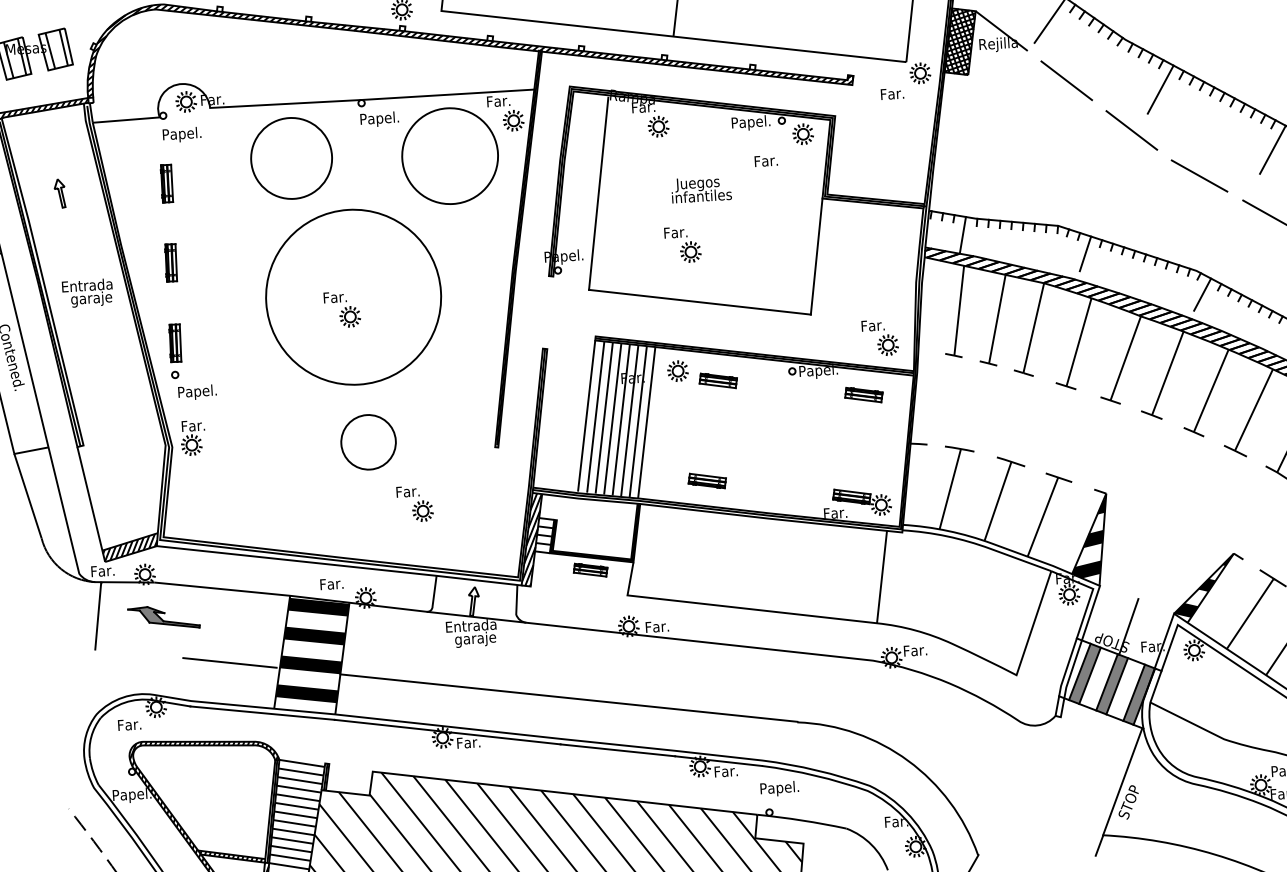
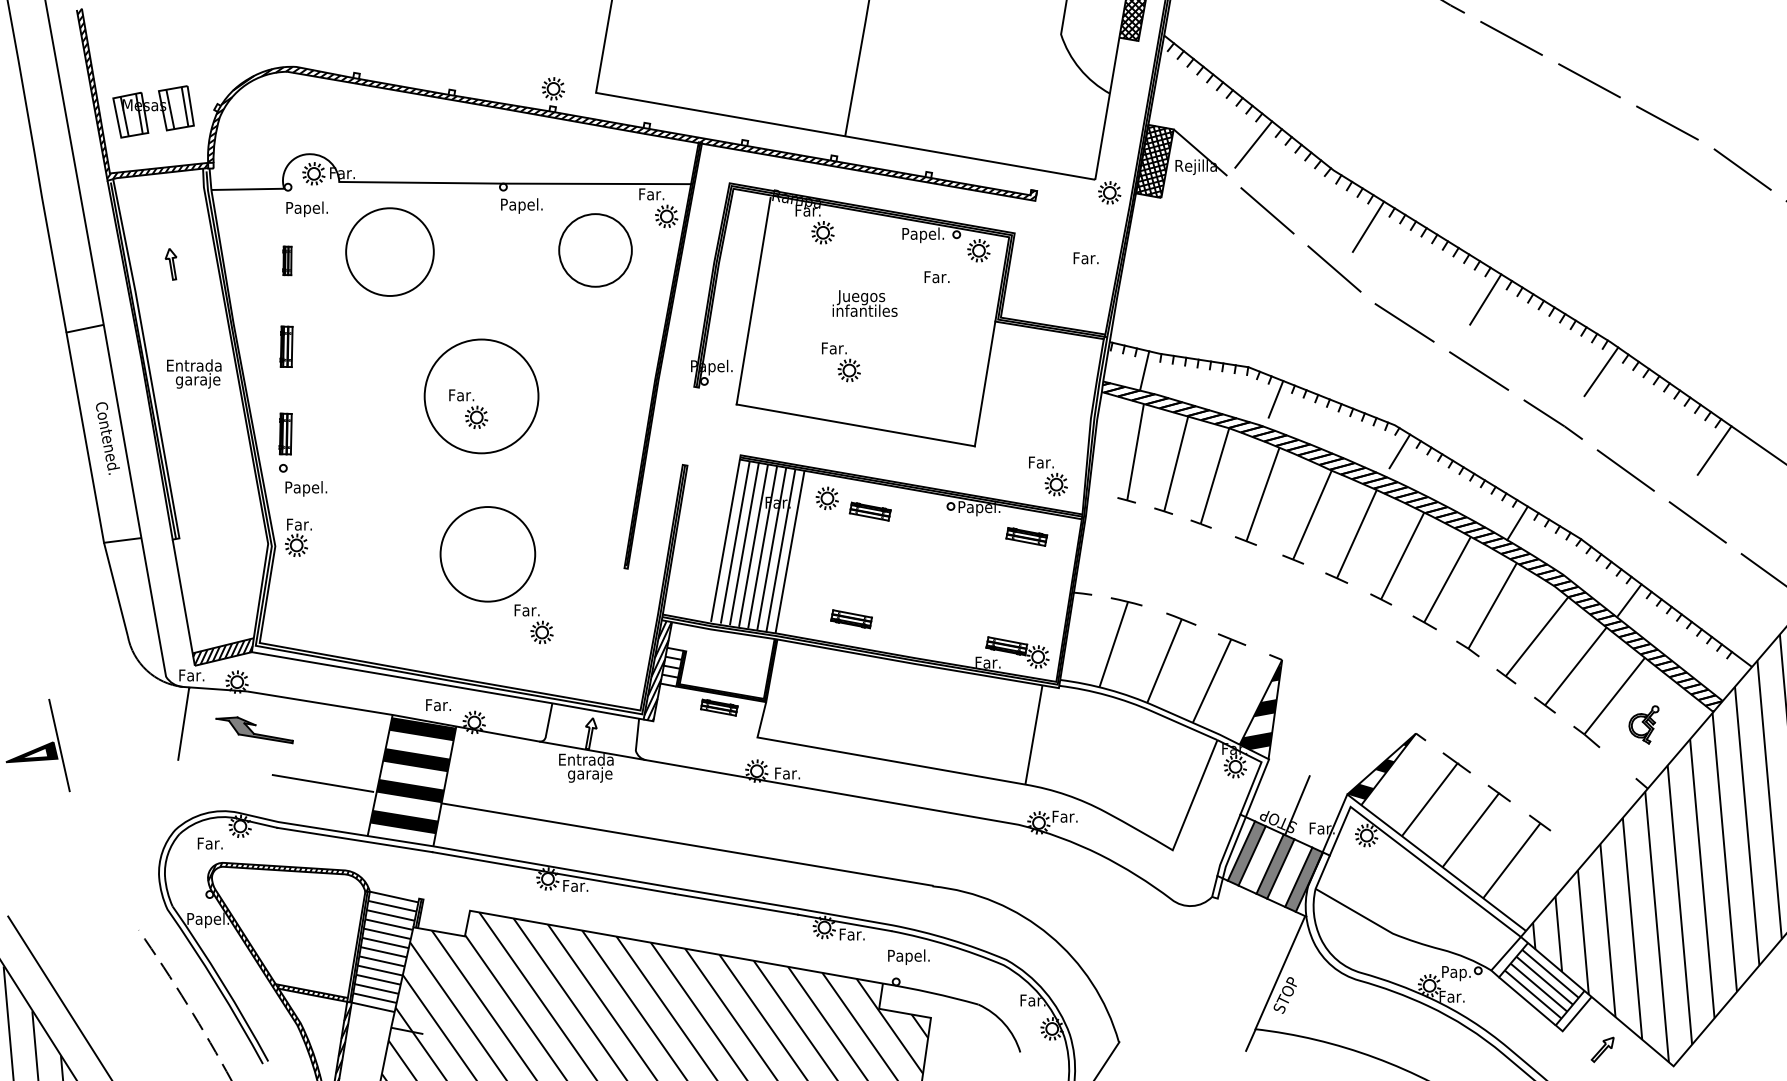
text: (891, 94) -> (1085, 258), moved
circle: (450, 156) -> (595, 250), size x0.7
circle: (291, 157) -> (389, 251), moved
part: (166, 183) -> (287, 260), size x0.7
circle: (353, 297) -> (481, 396), size x0.6
circle: (368, 441) -> (487, 553), size x1.6

